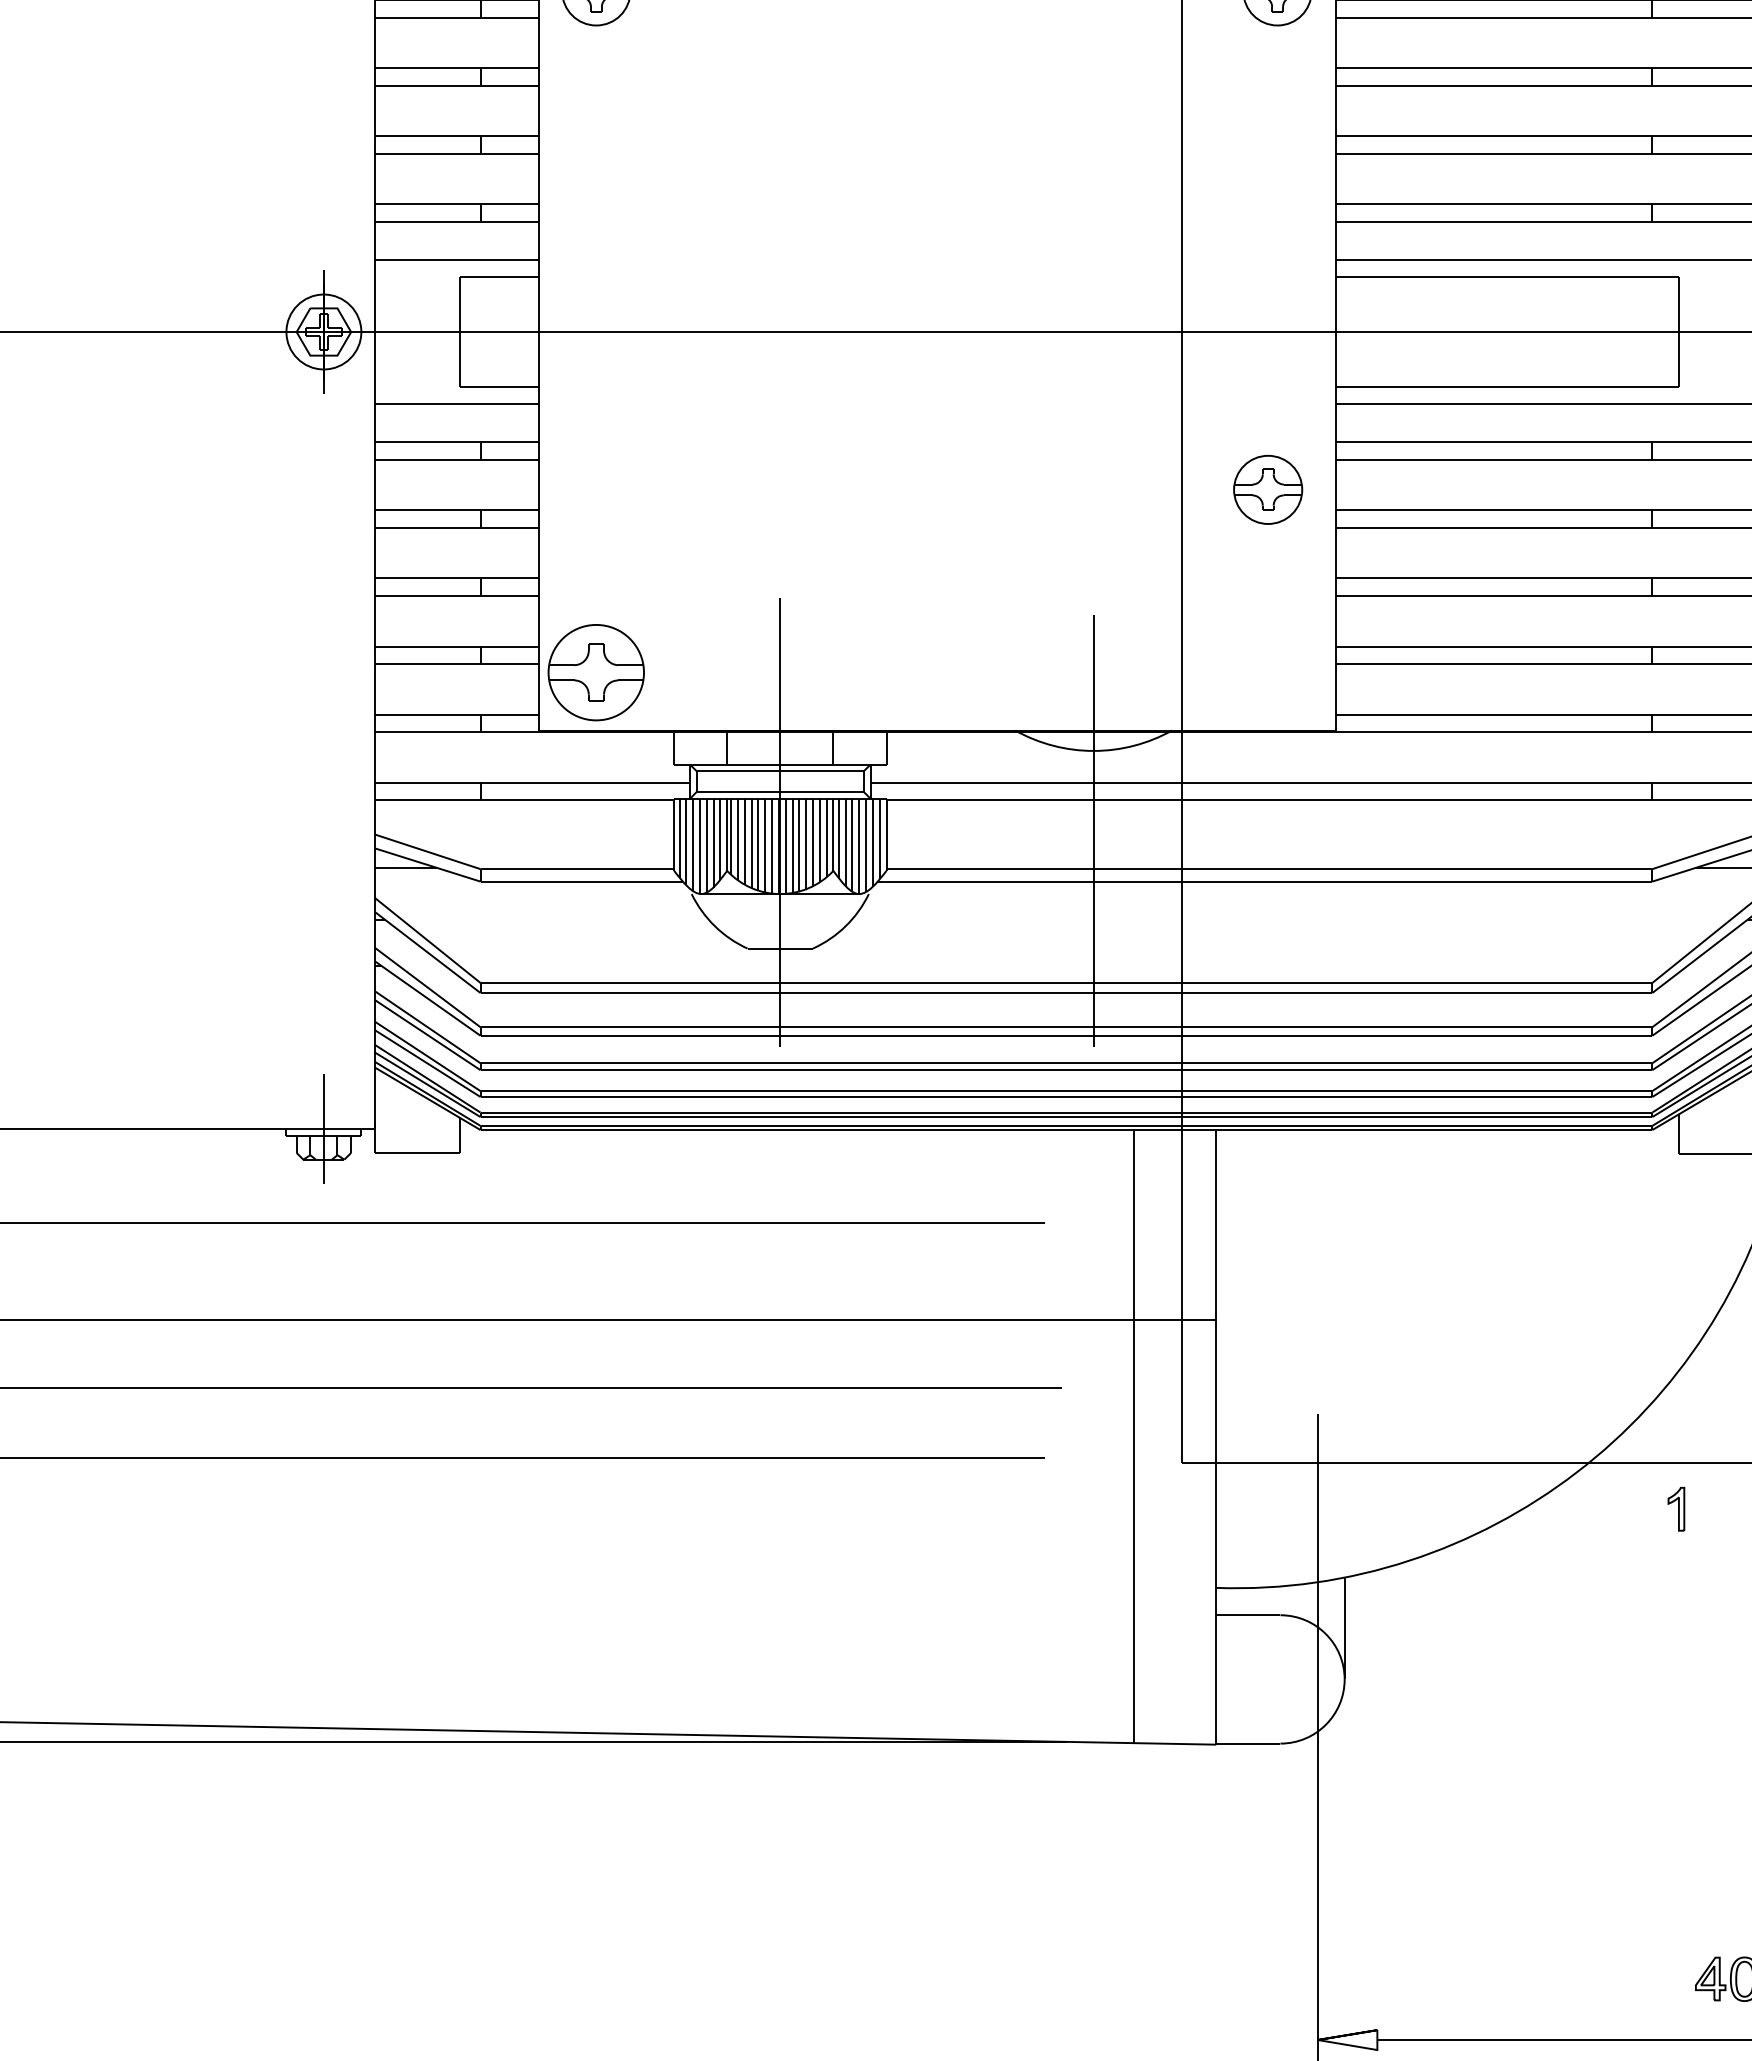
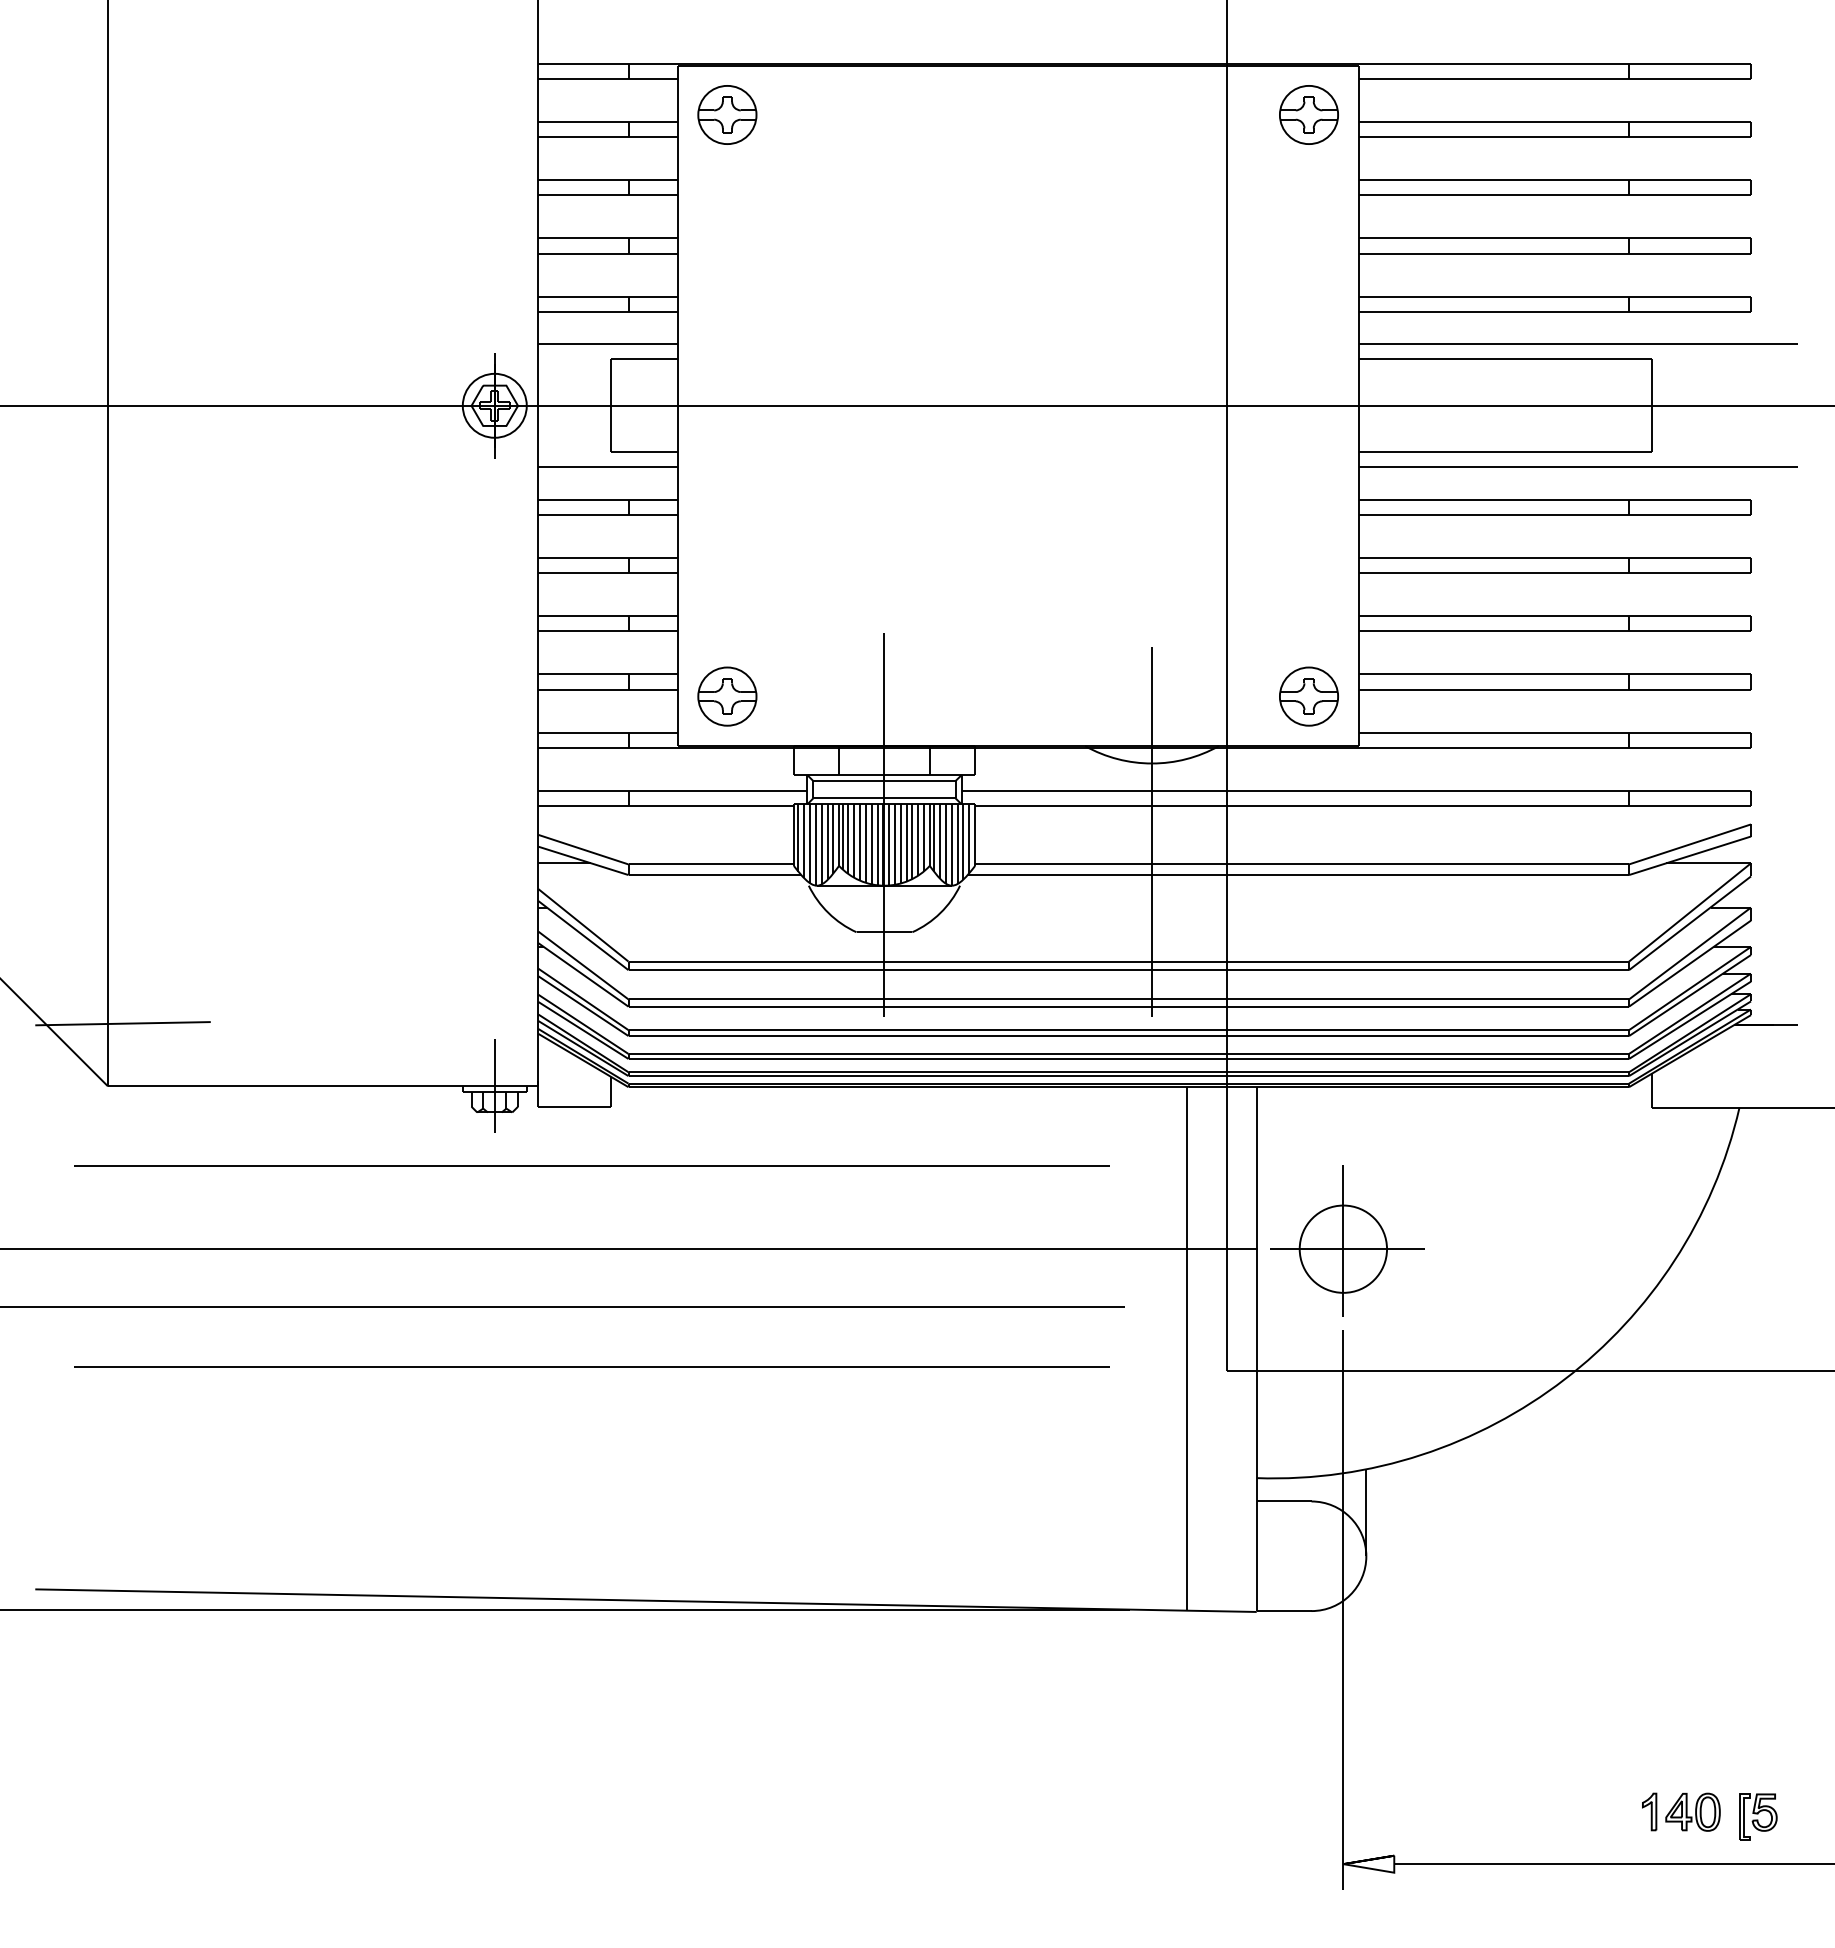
part: (1267, 489) -> (1308, 696), moved
part: (596, 672) -> (727, 696), size x0.71
part: (1322, 1309) -> (1347, 1240), added
part: (1676, 1508) -> (1649, 1811), moved

